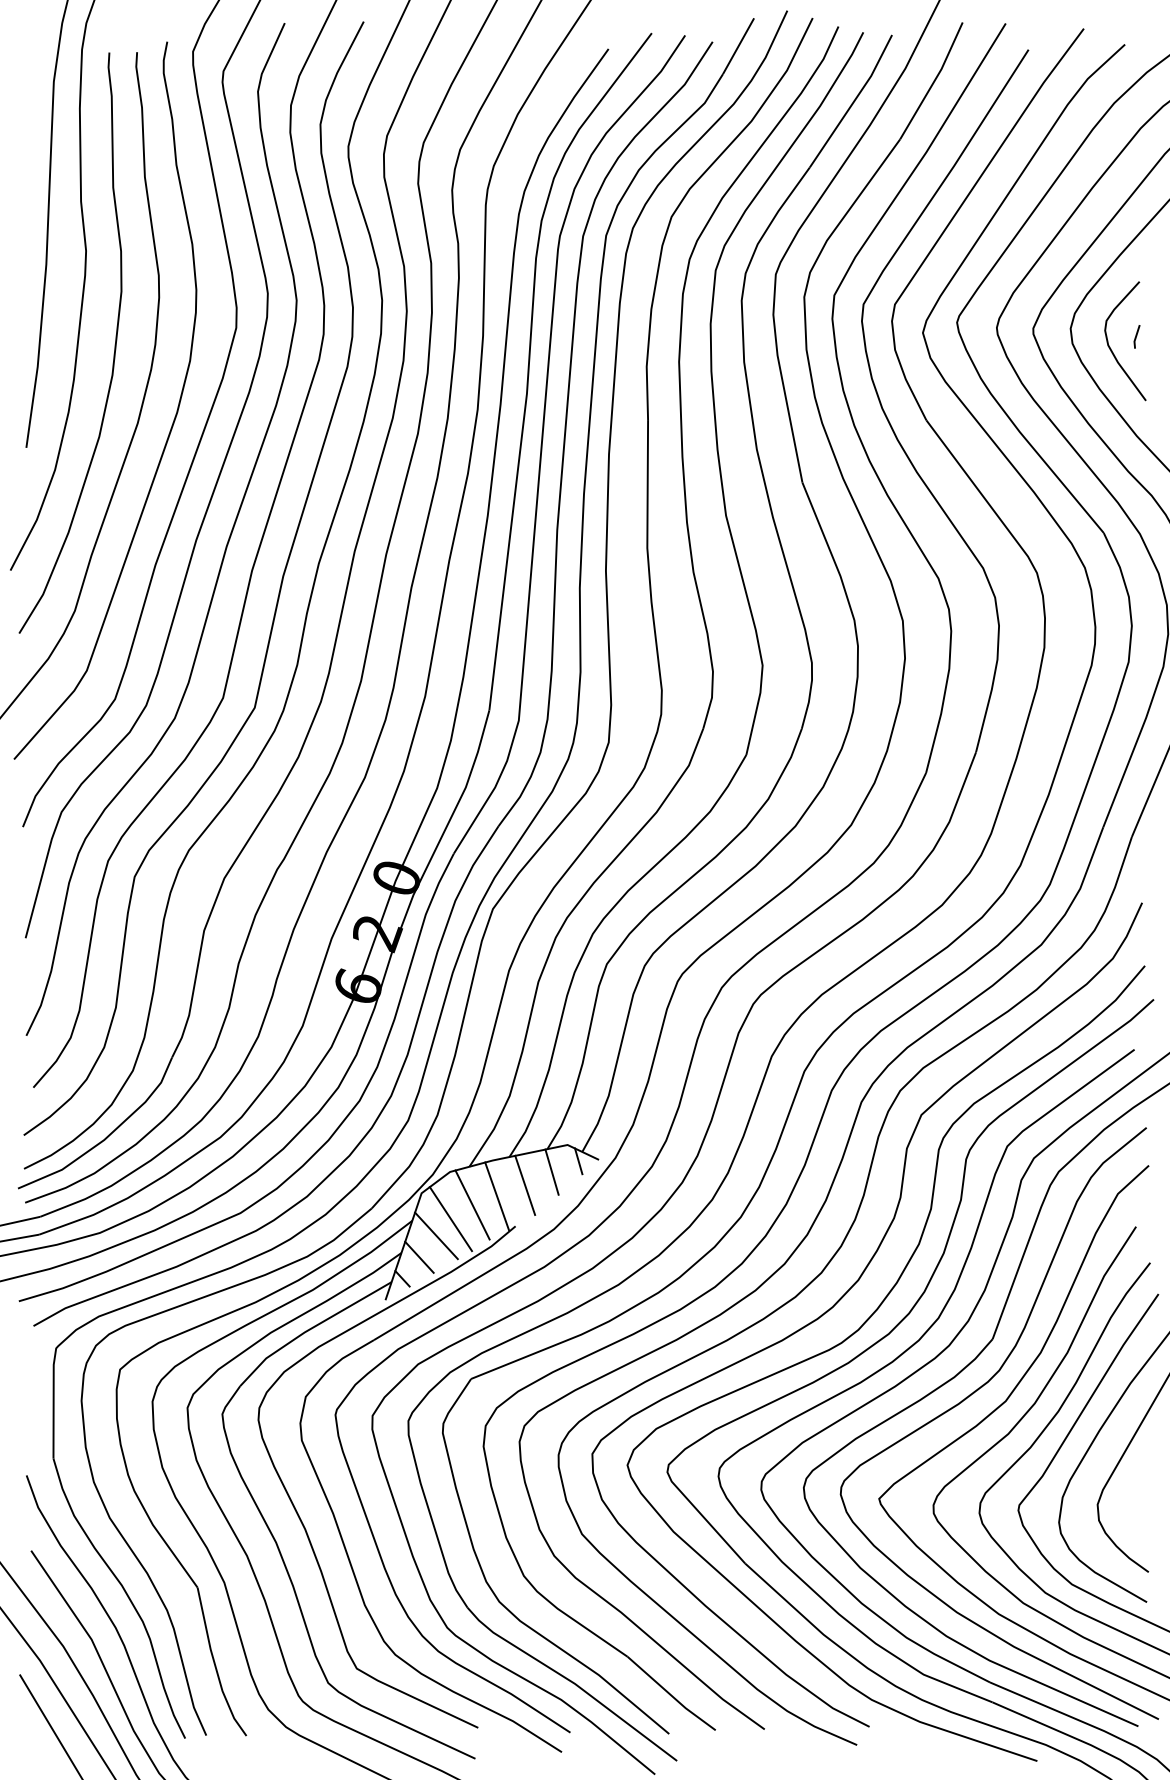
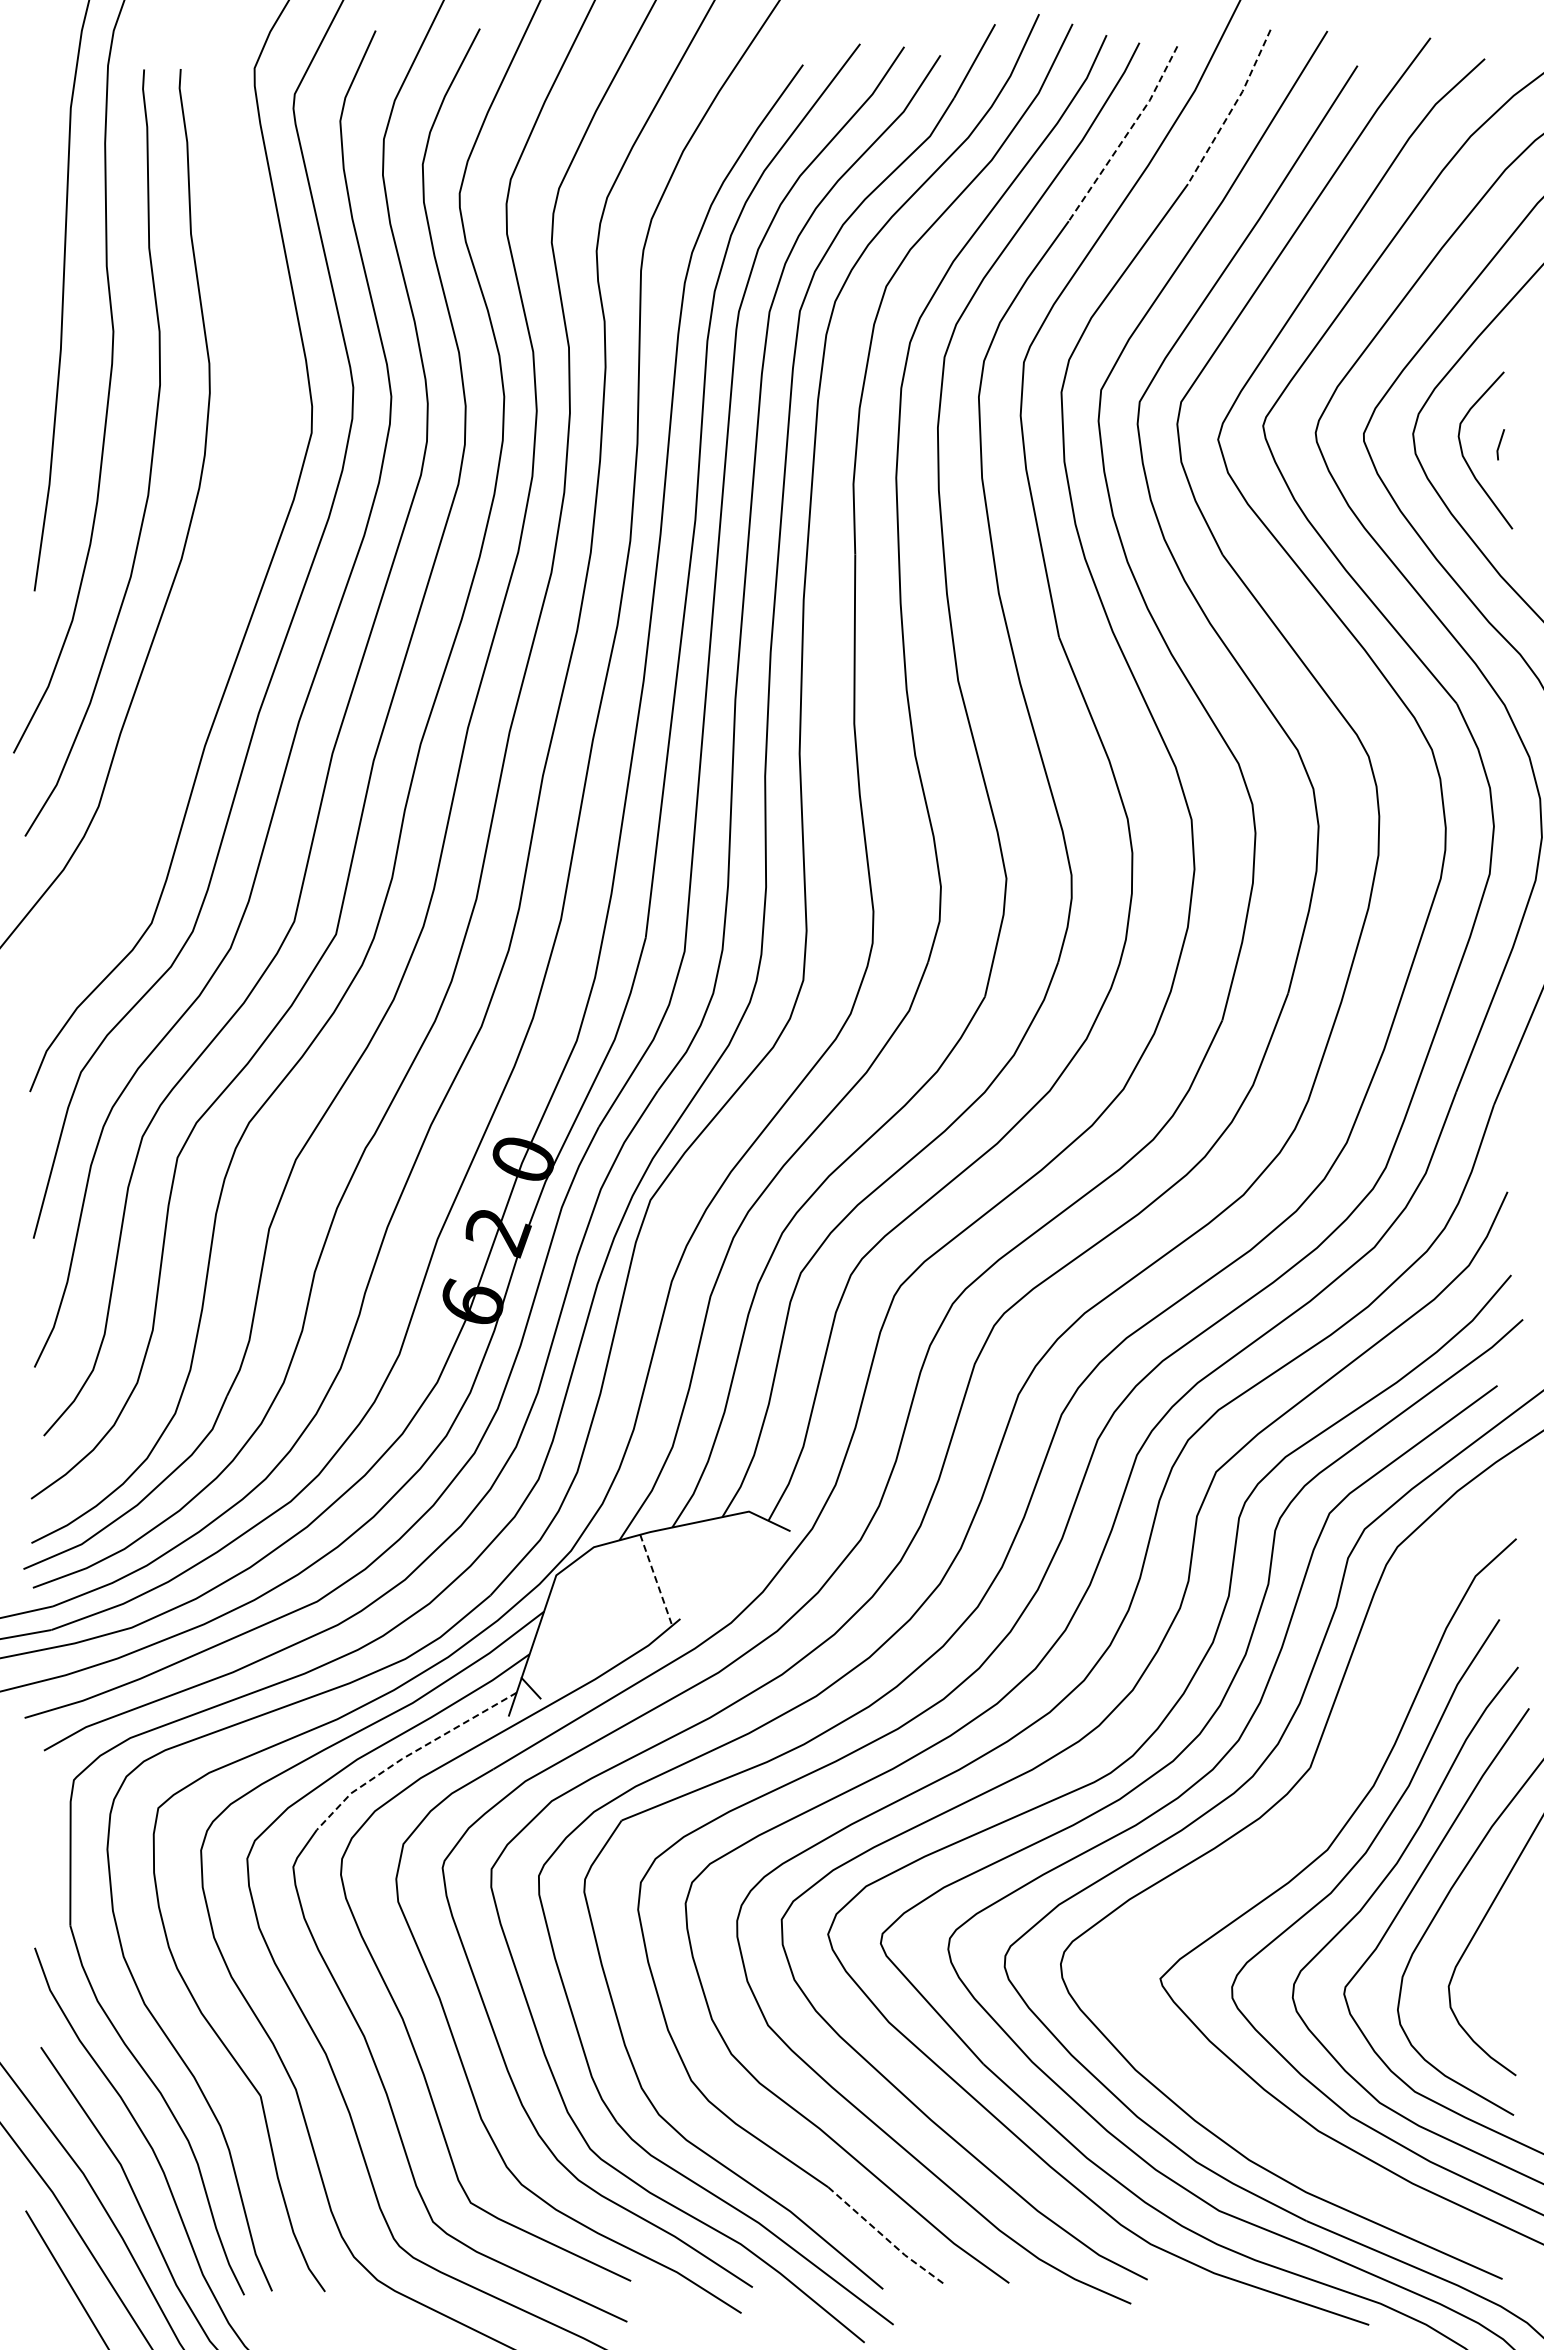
line: (933, 82) -> (1232, 108), solid -> dashed
line: (853, 102) -> (1126, 135), solid -> dashed
curve: (172, 423) -> (227, 558), removed
line: (578, 1161) -> (763, 1533), removed
line: (552, 1172) -> (728, 1547), removed
line: (524, 1185) -> (692, 1564), removed
line: (497, 1196) -> (656, 1579), solid -> dashed
line: (472, 1204) -> (623, 1590), removed
line: (450, 1219) -> (594, 1609), removed
line: (436, 1235) -> (575, 1631), removed
line: (419, 1257) -> (553, 1659), removed
line: (310, 1328) -> (409, 1754), solid -> dashed
curve: (976, 1391) -> (1288, 1837), removed
line: (670, 1695) -> (885, 2238), solid -> dashed

